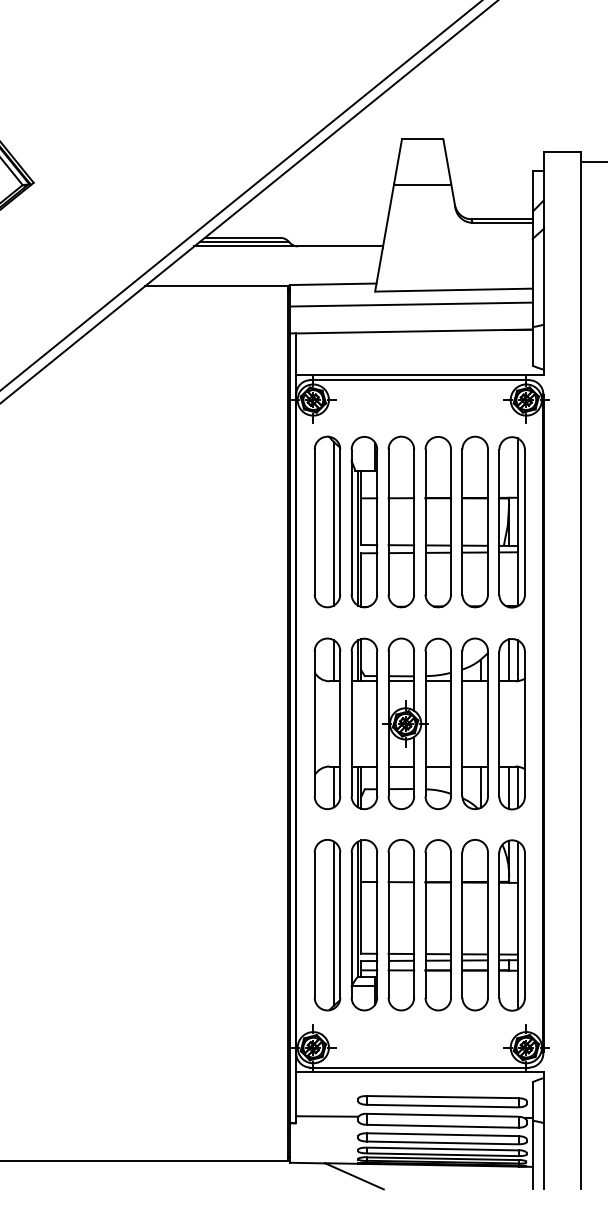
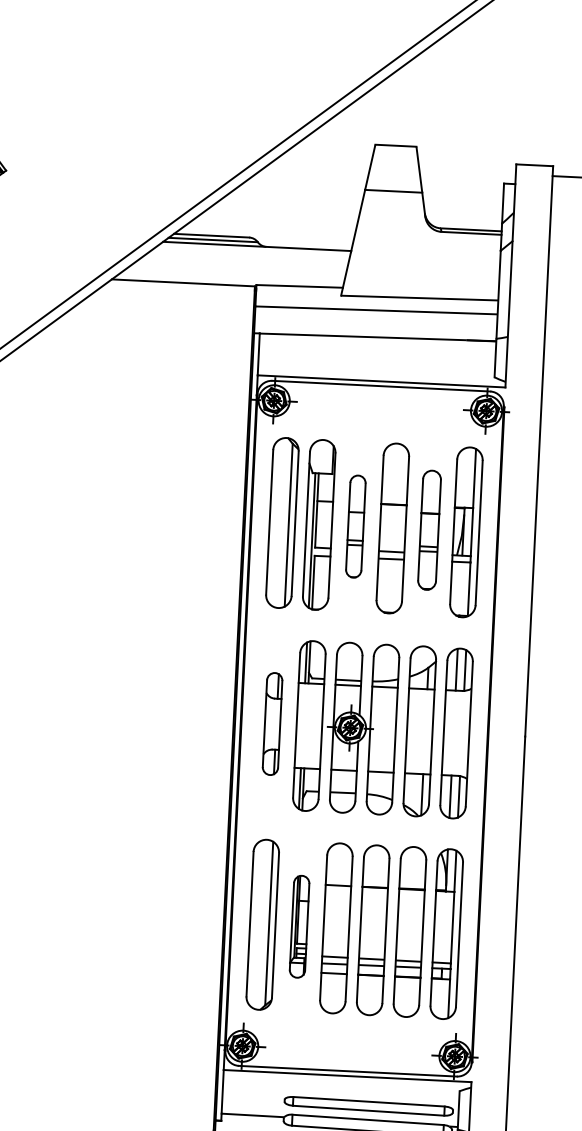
part: (400, 521) -> (355, 526), size x0.6
part: (474, 521) -> (428, 529), size x0.7
part: (327, 723) -> (272, 723), size x0.6
part: (364, 925) -> (299, 926), size x0.6

